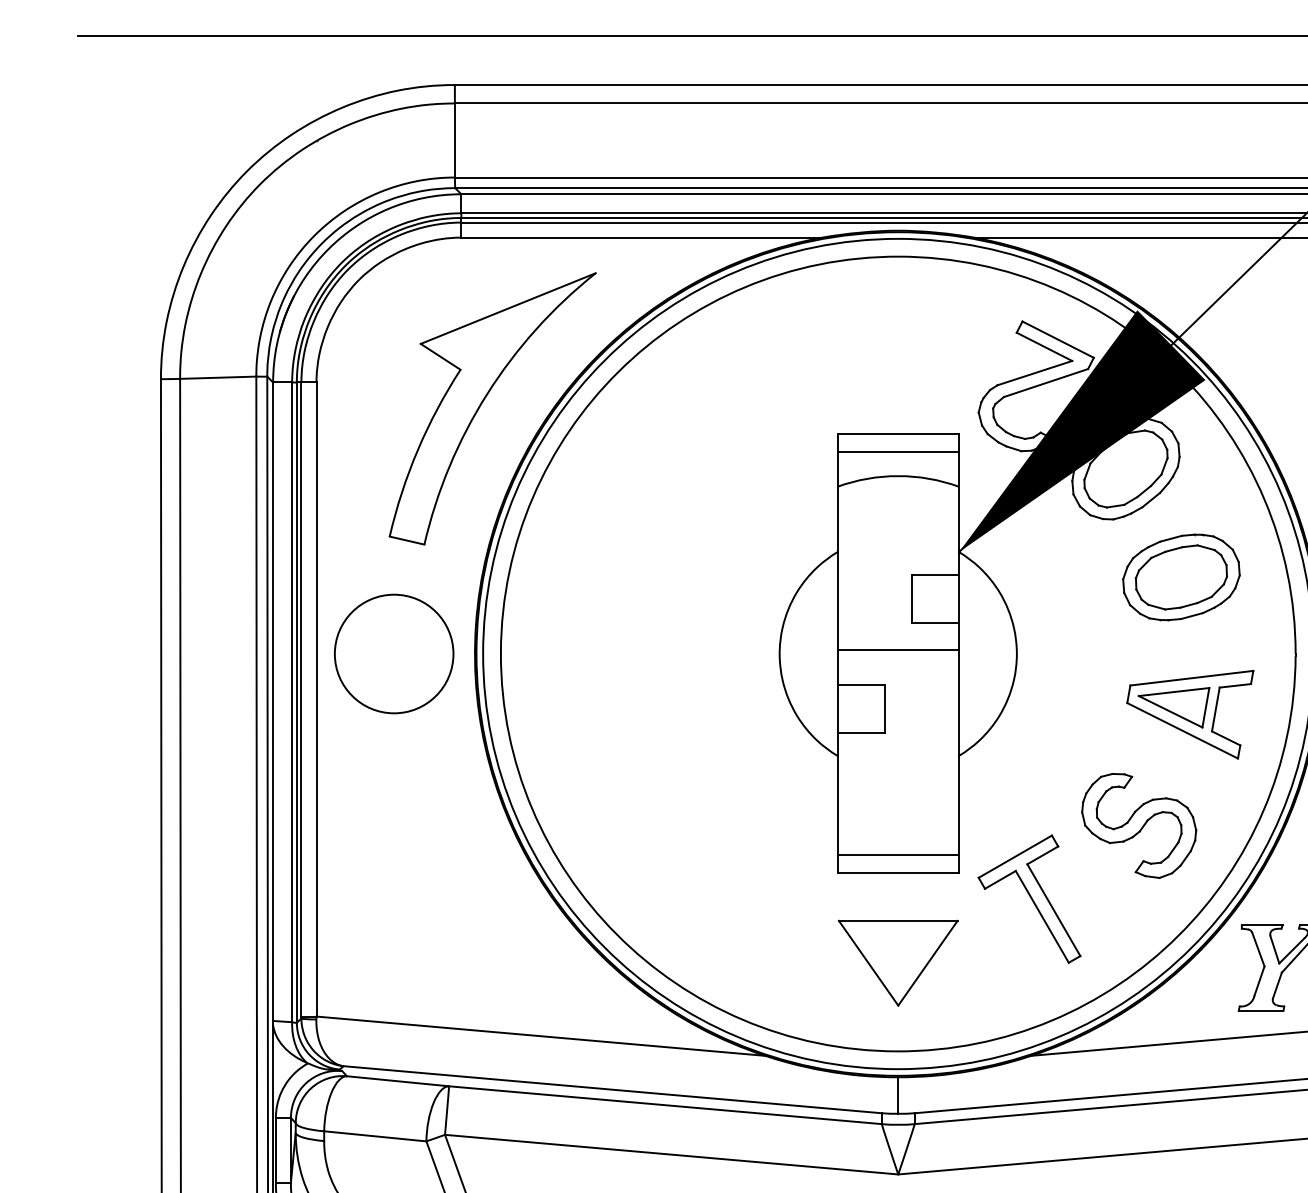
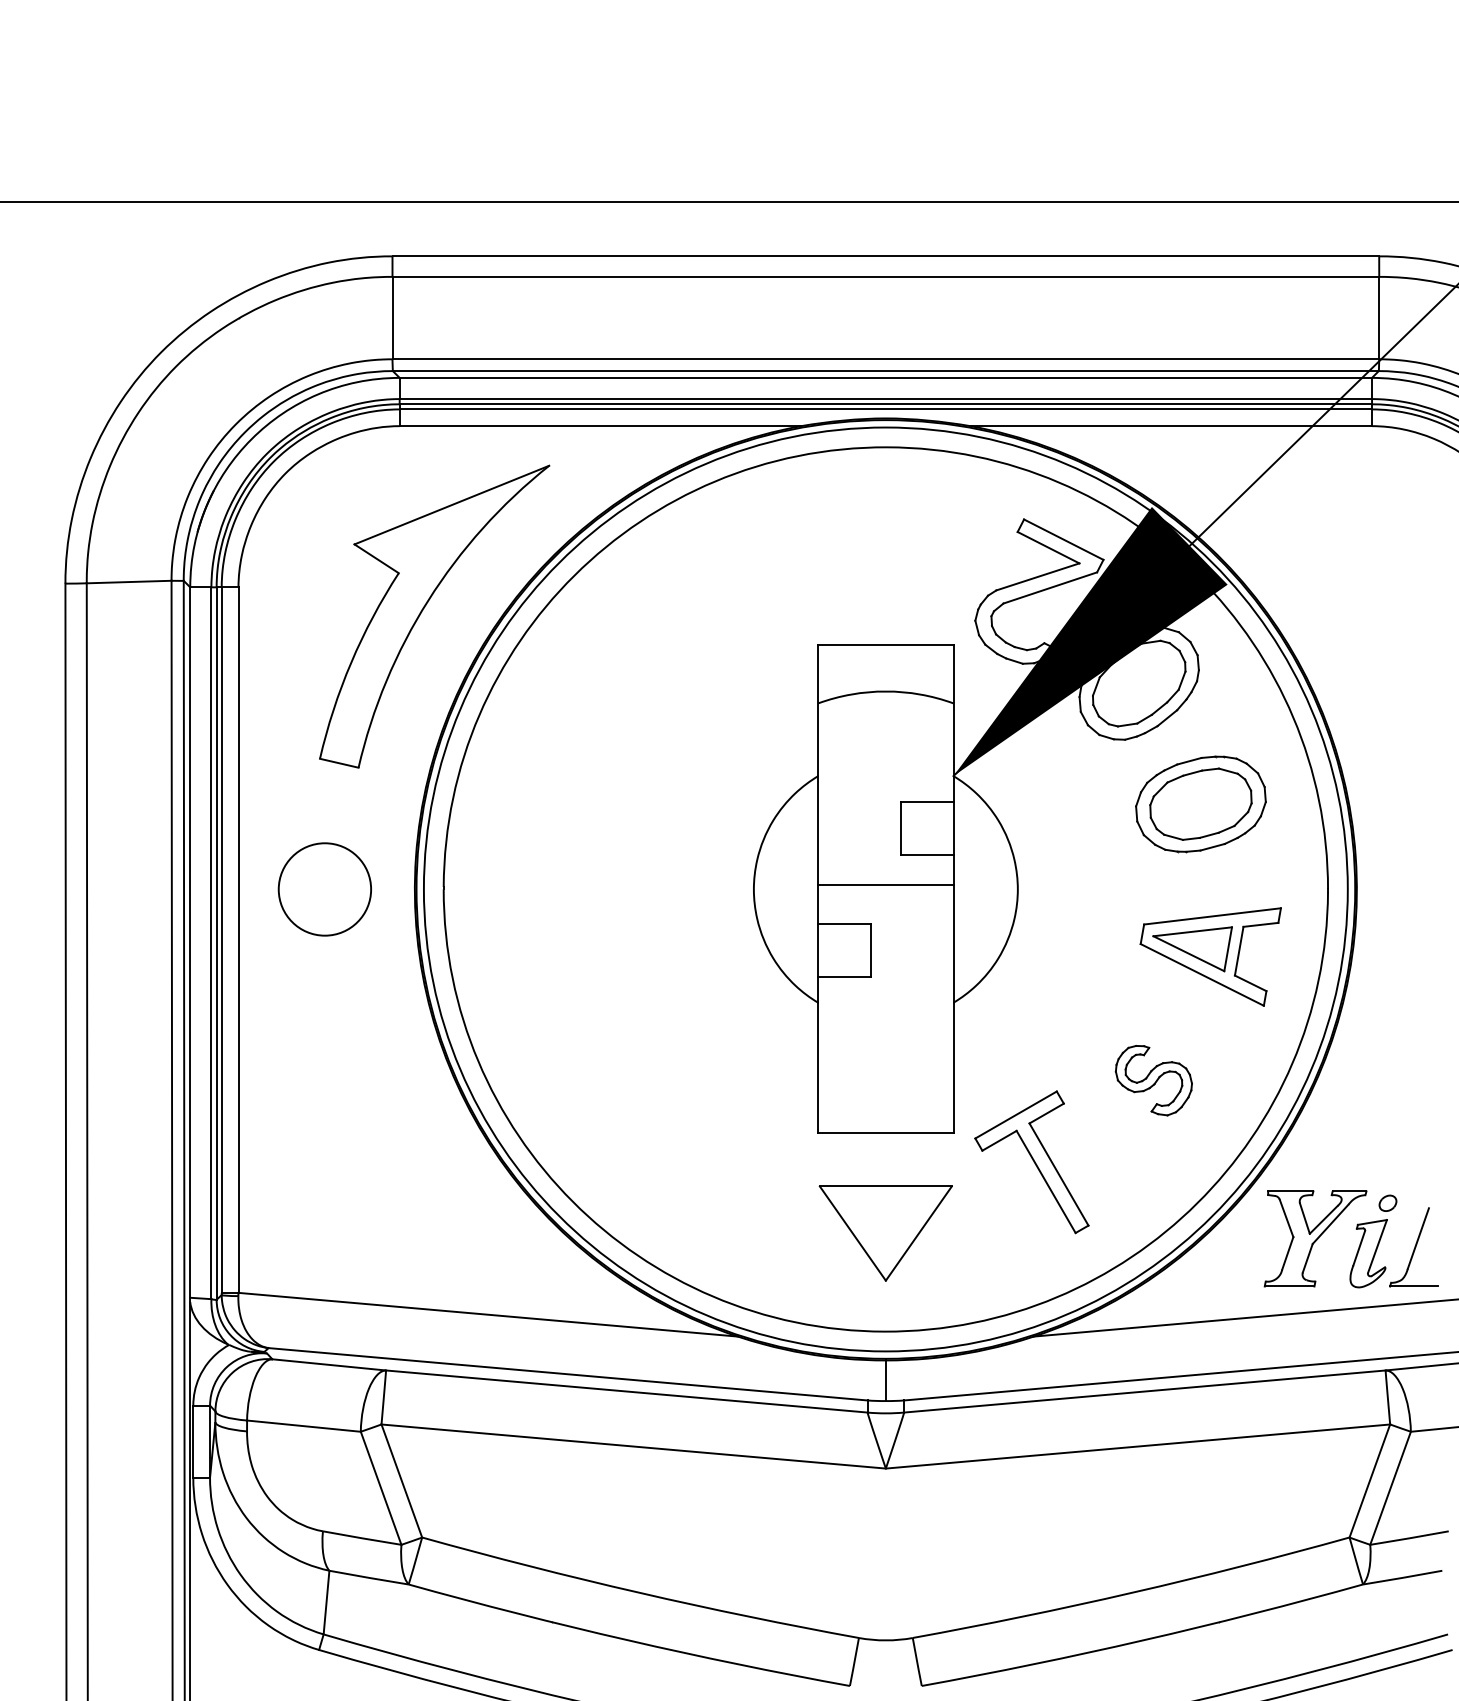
line: (897, 451) -> (885, 664), removed
circle: (393, 654) -> (324, 889), size x0.7
part: (1138, 825) -> (1153, 1080), size x0.6
line: (897, 855) -> (885, 1113), removed

